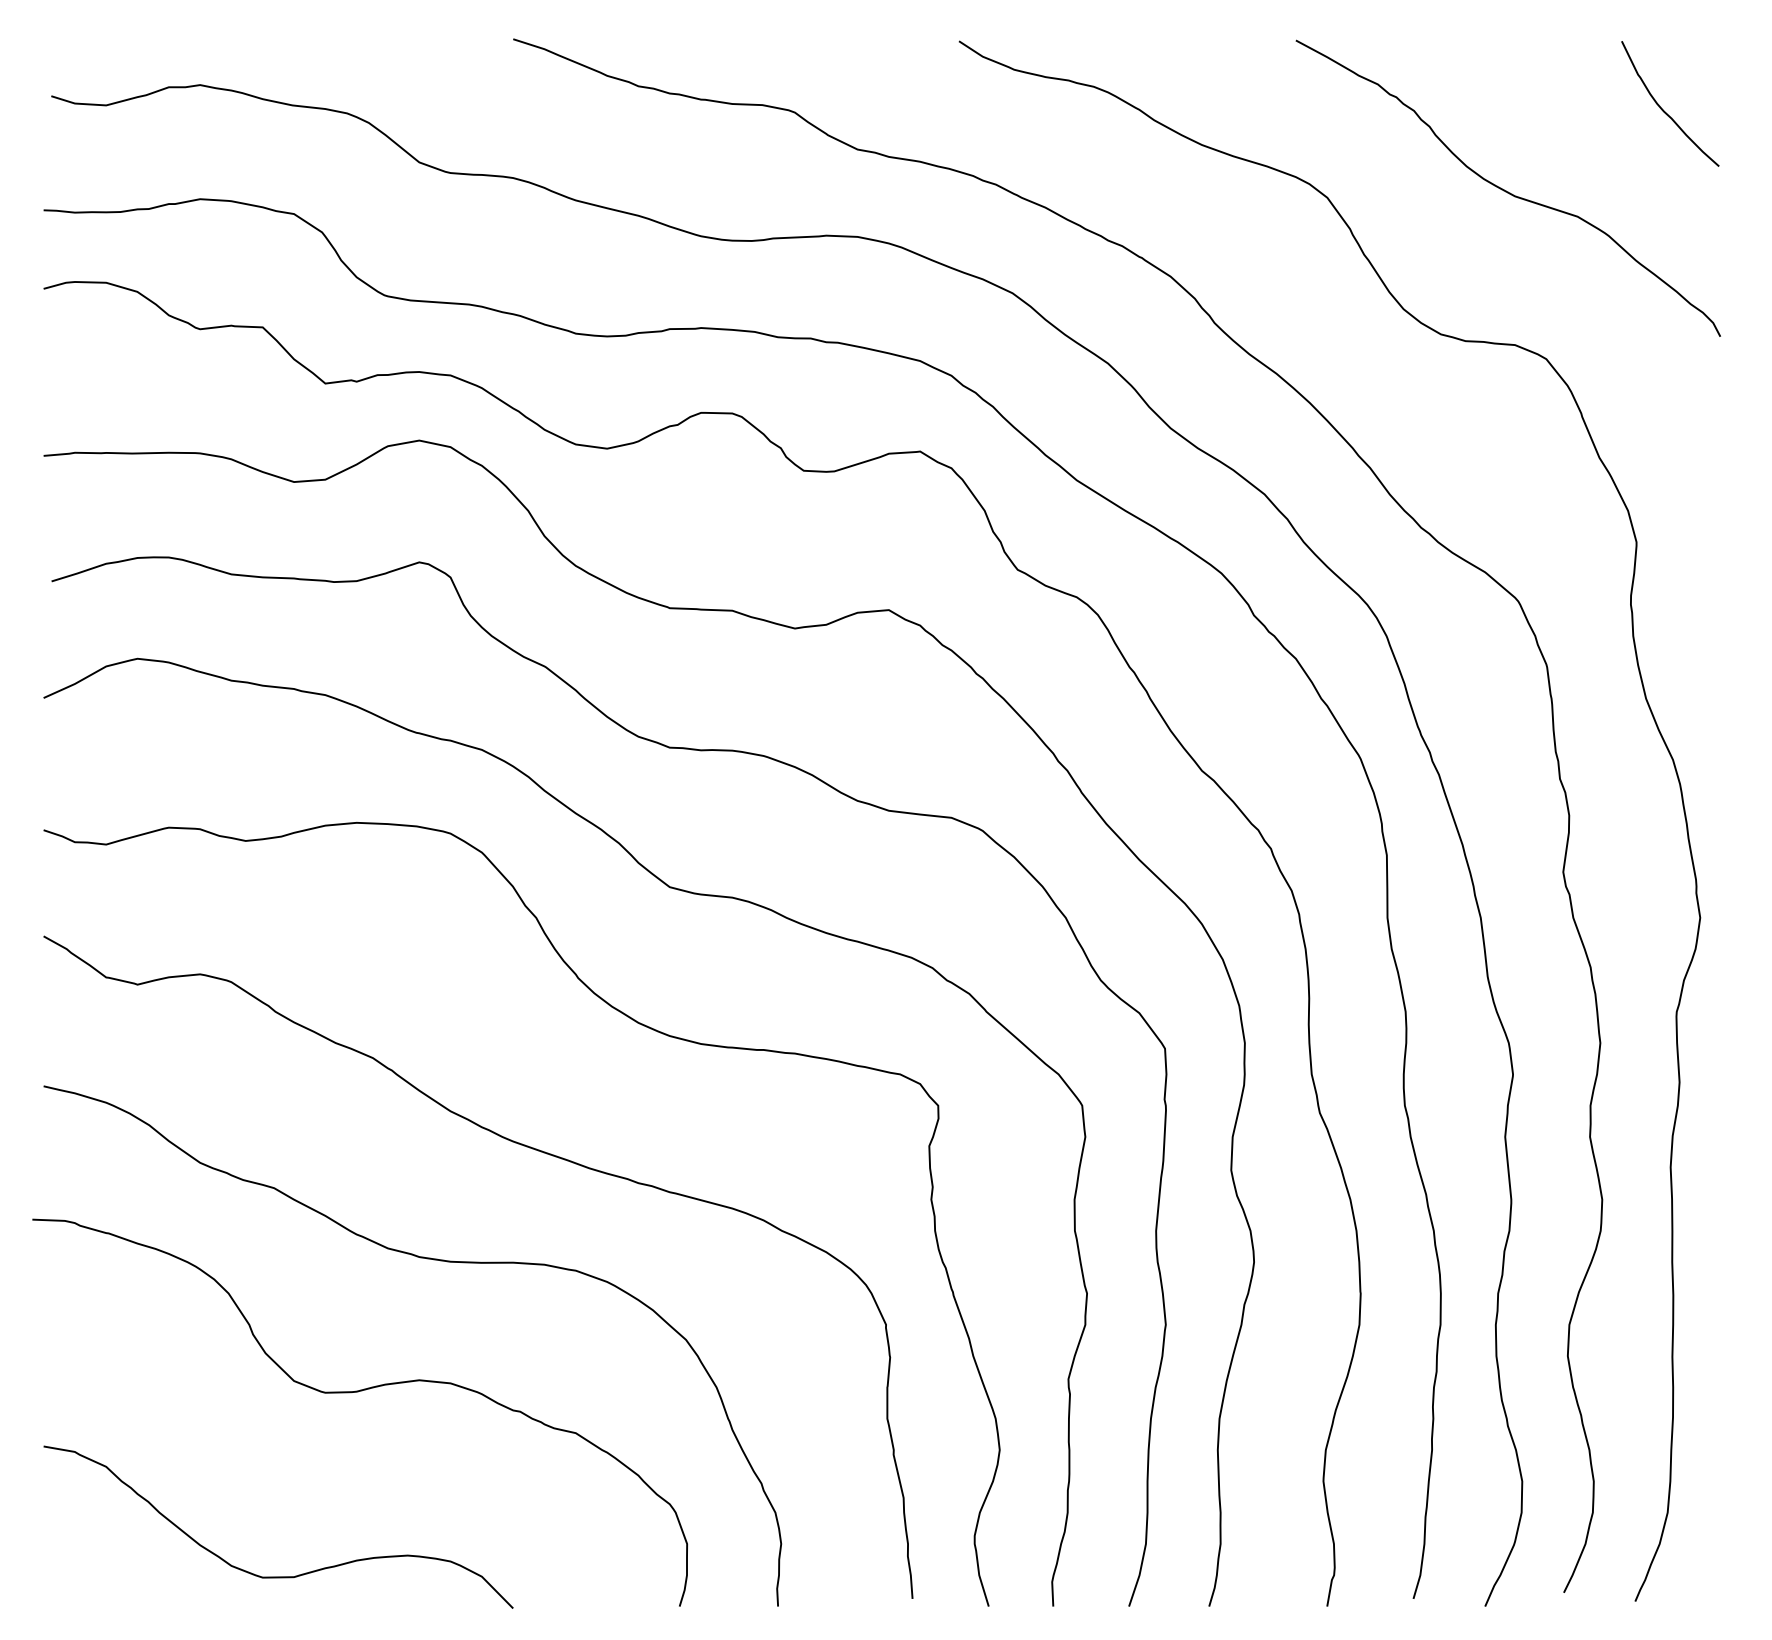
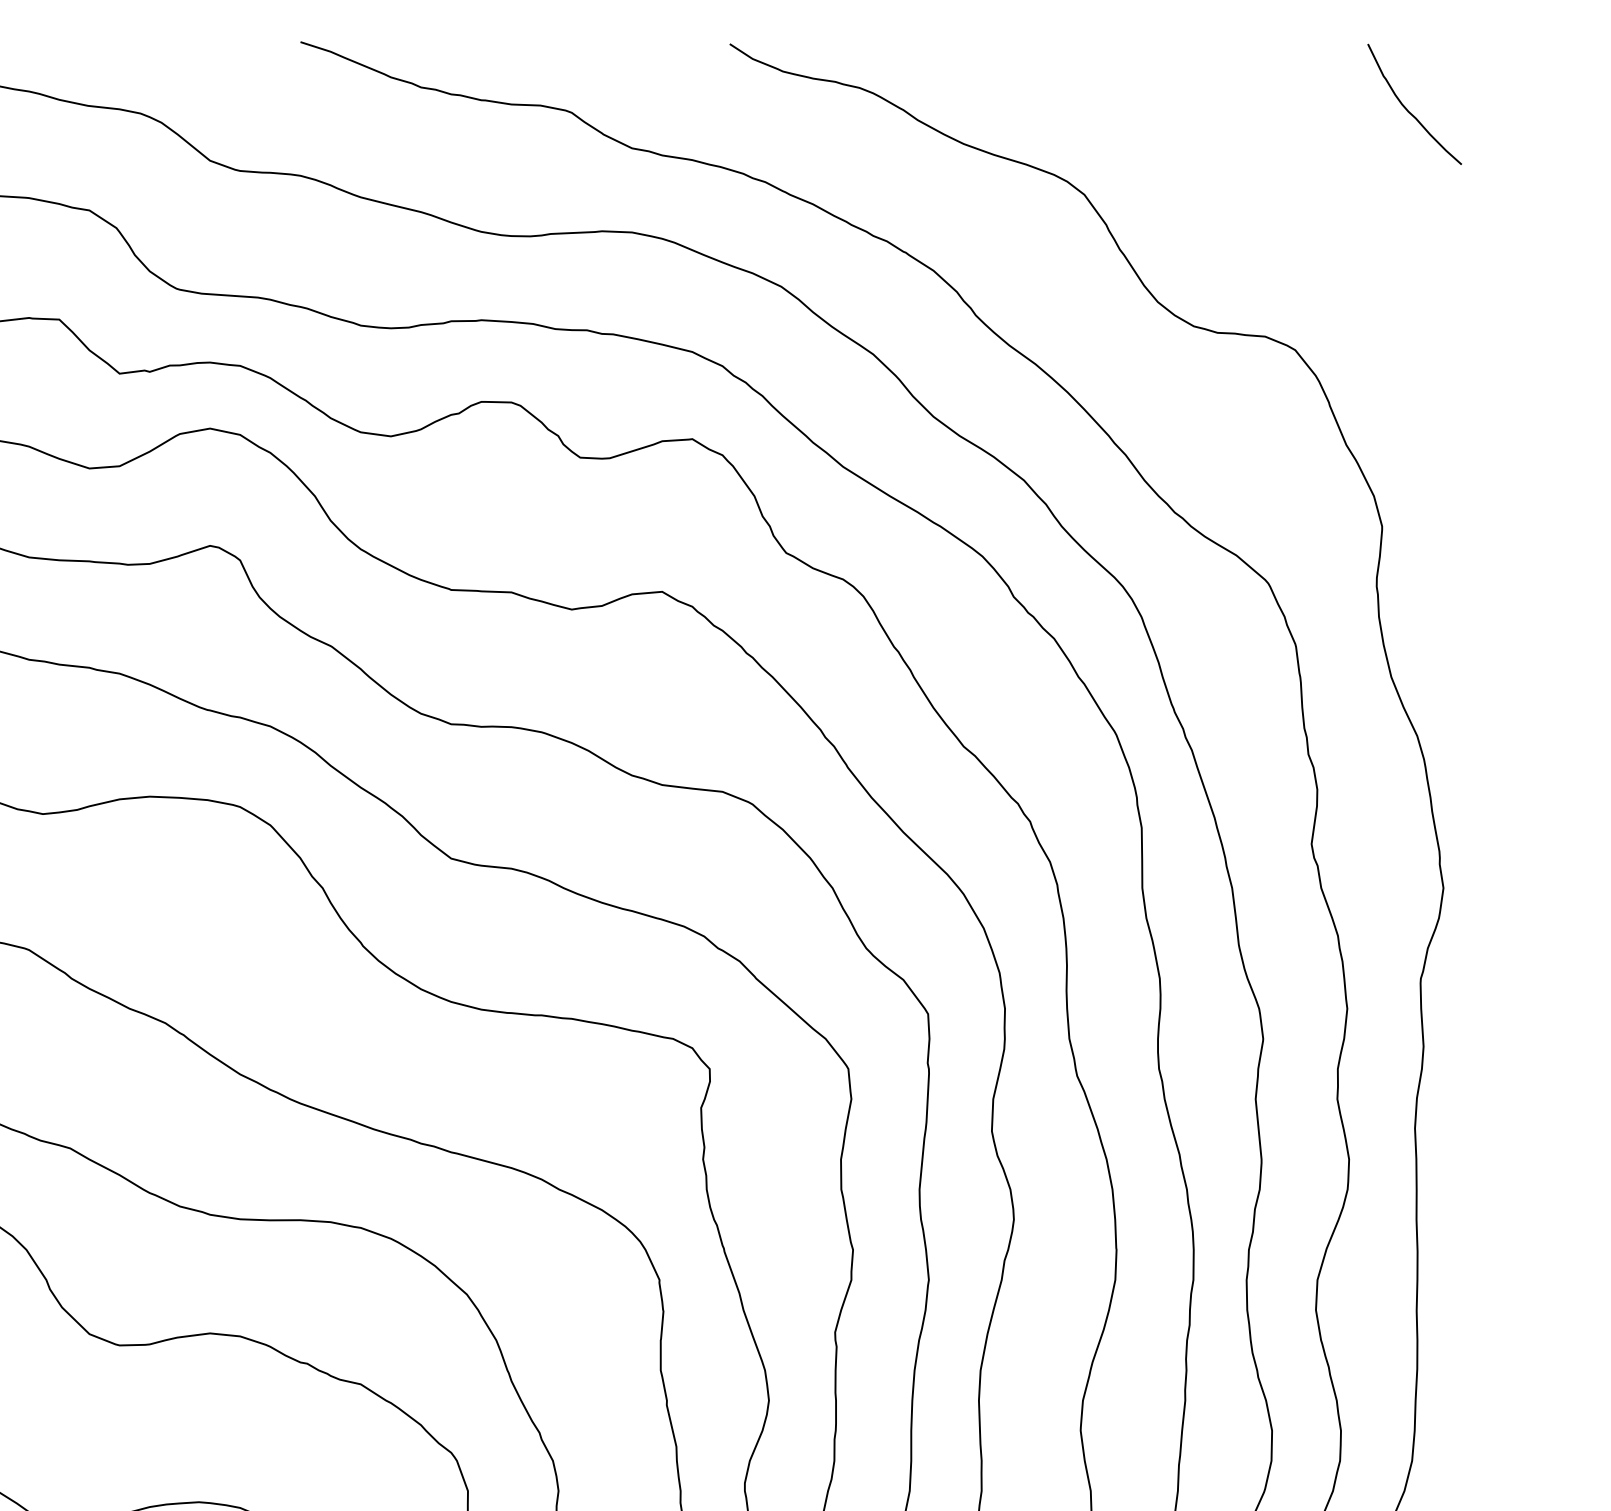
curve: (1506, 190) -> (1256, 187), removed

